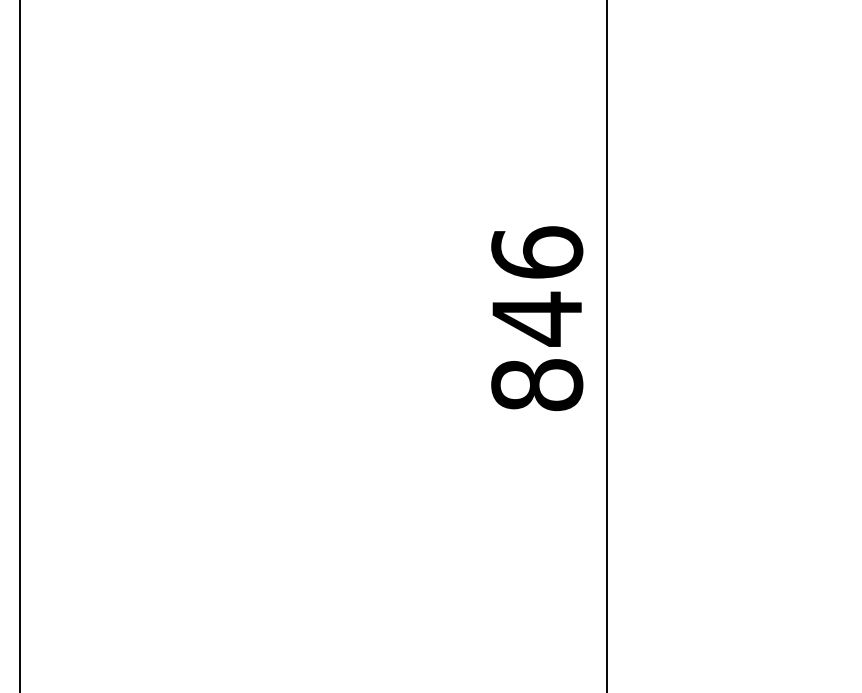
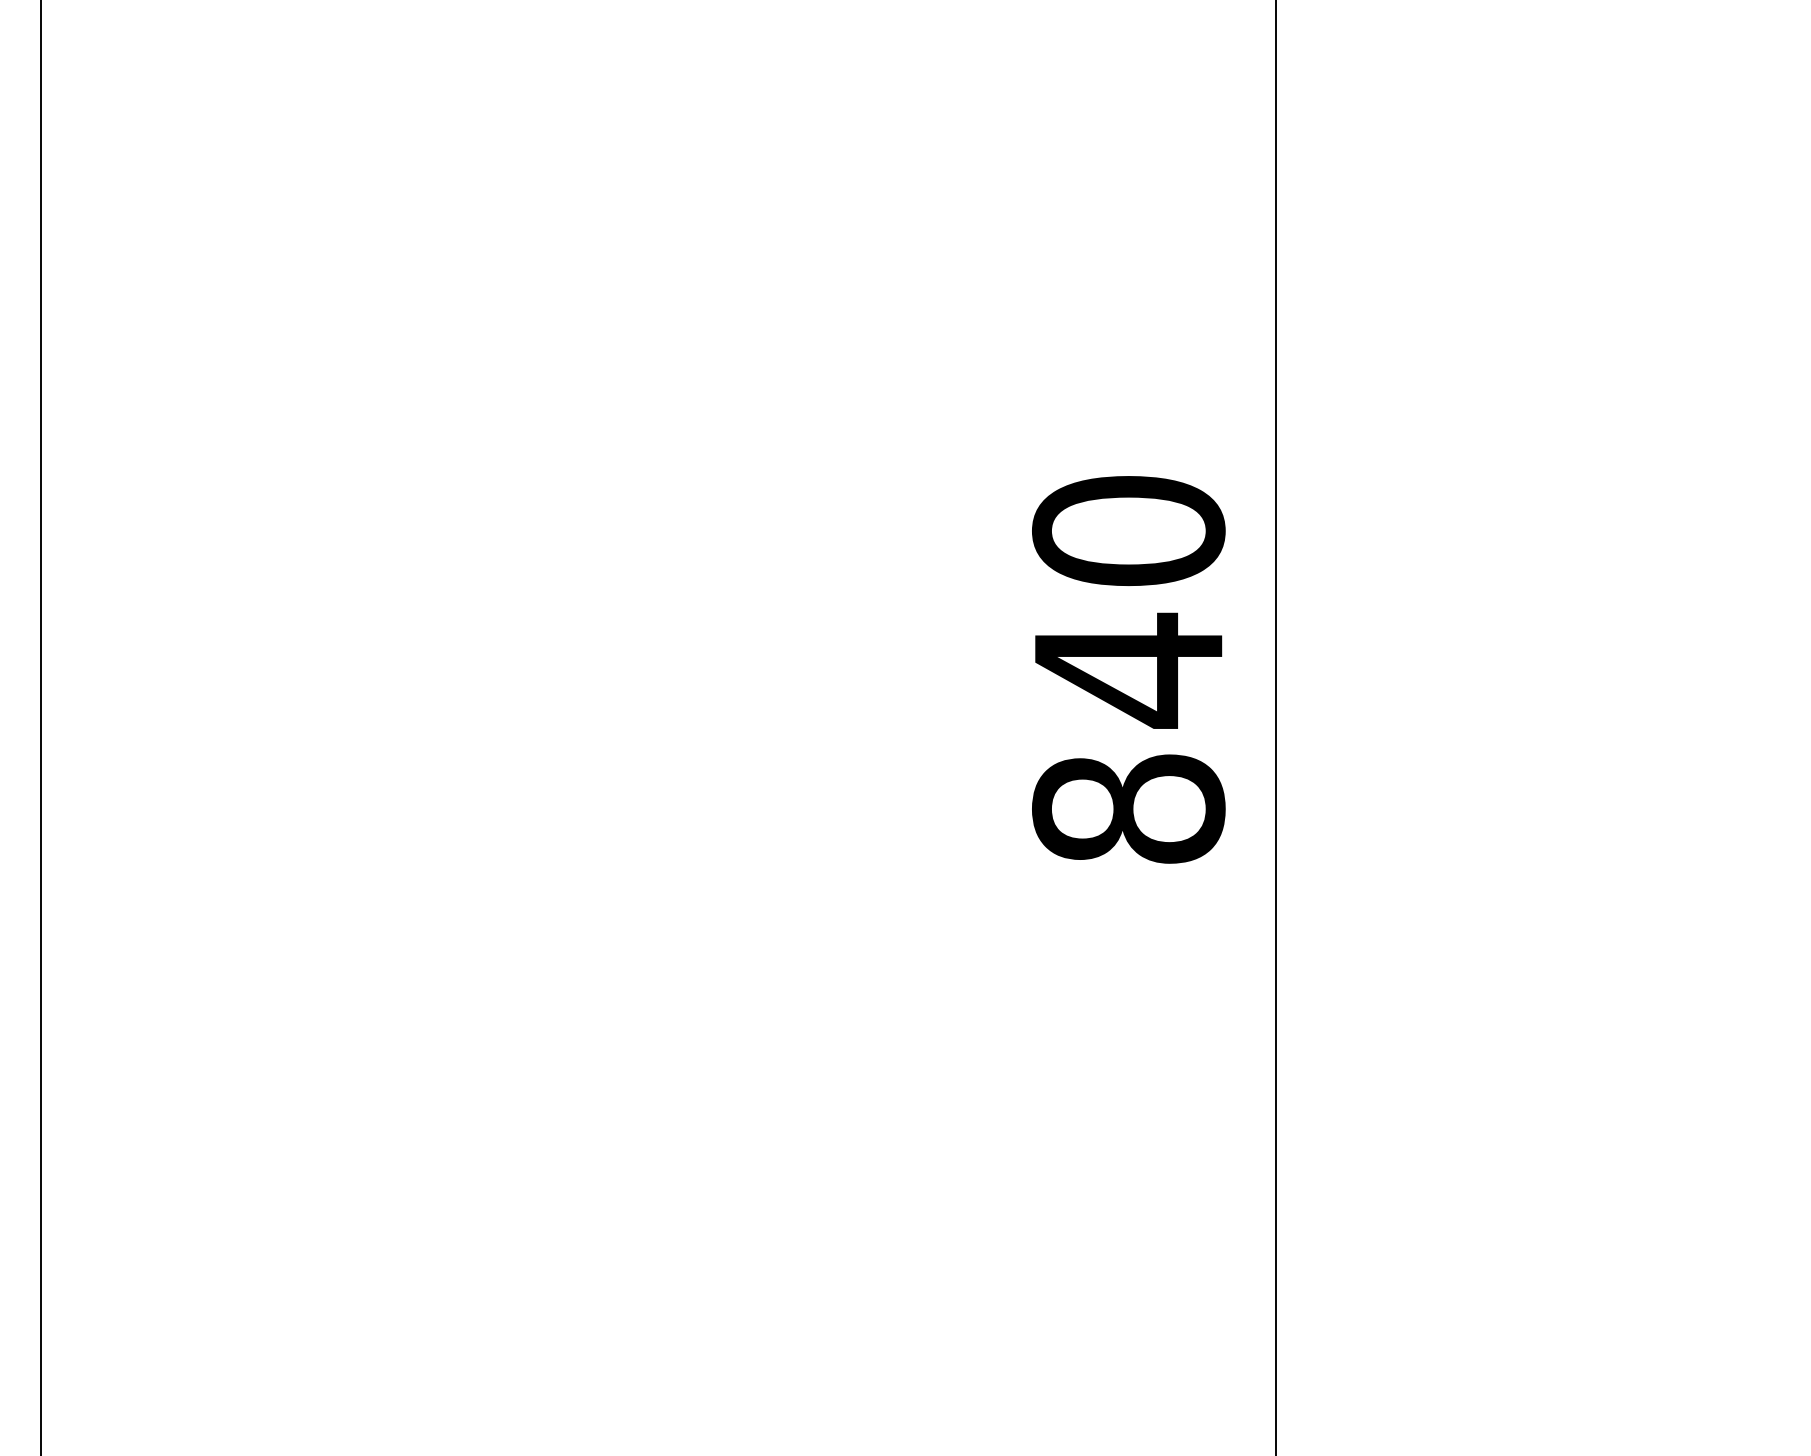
text: (537, 252) -> (1129, 530), 846 -> 840

